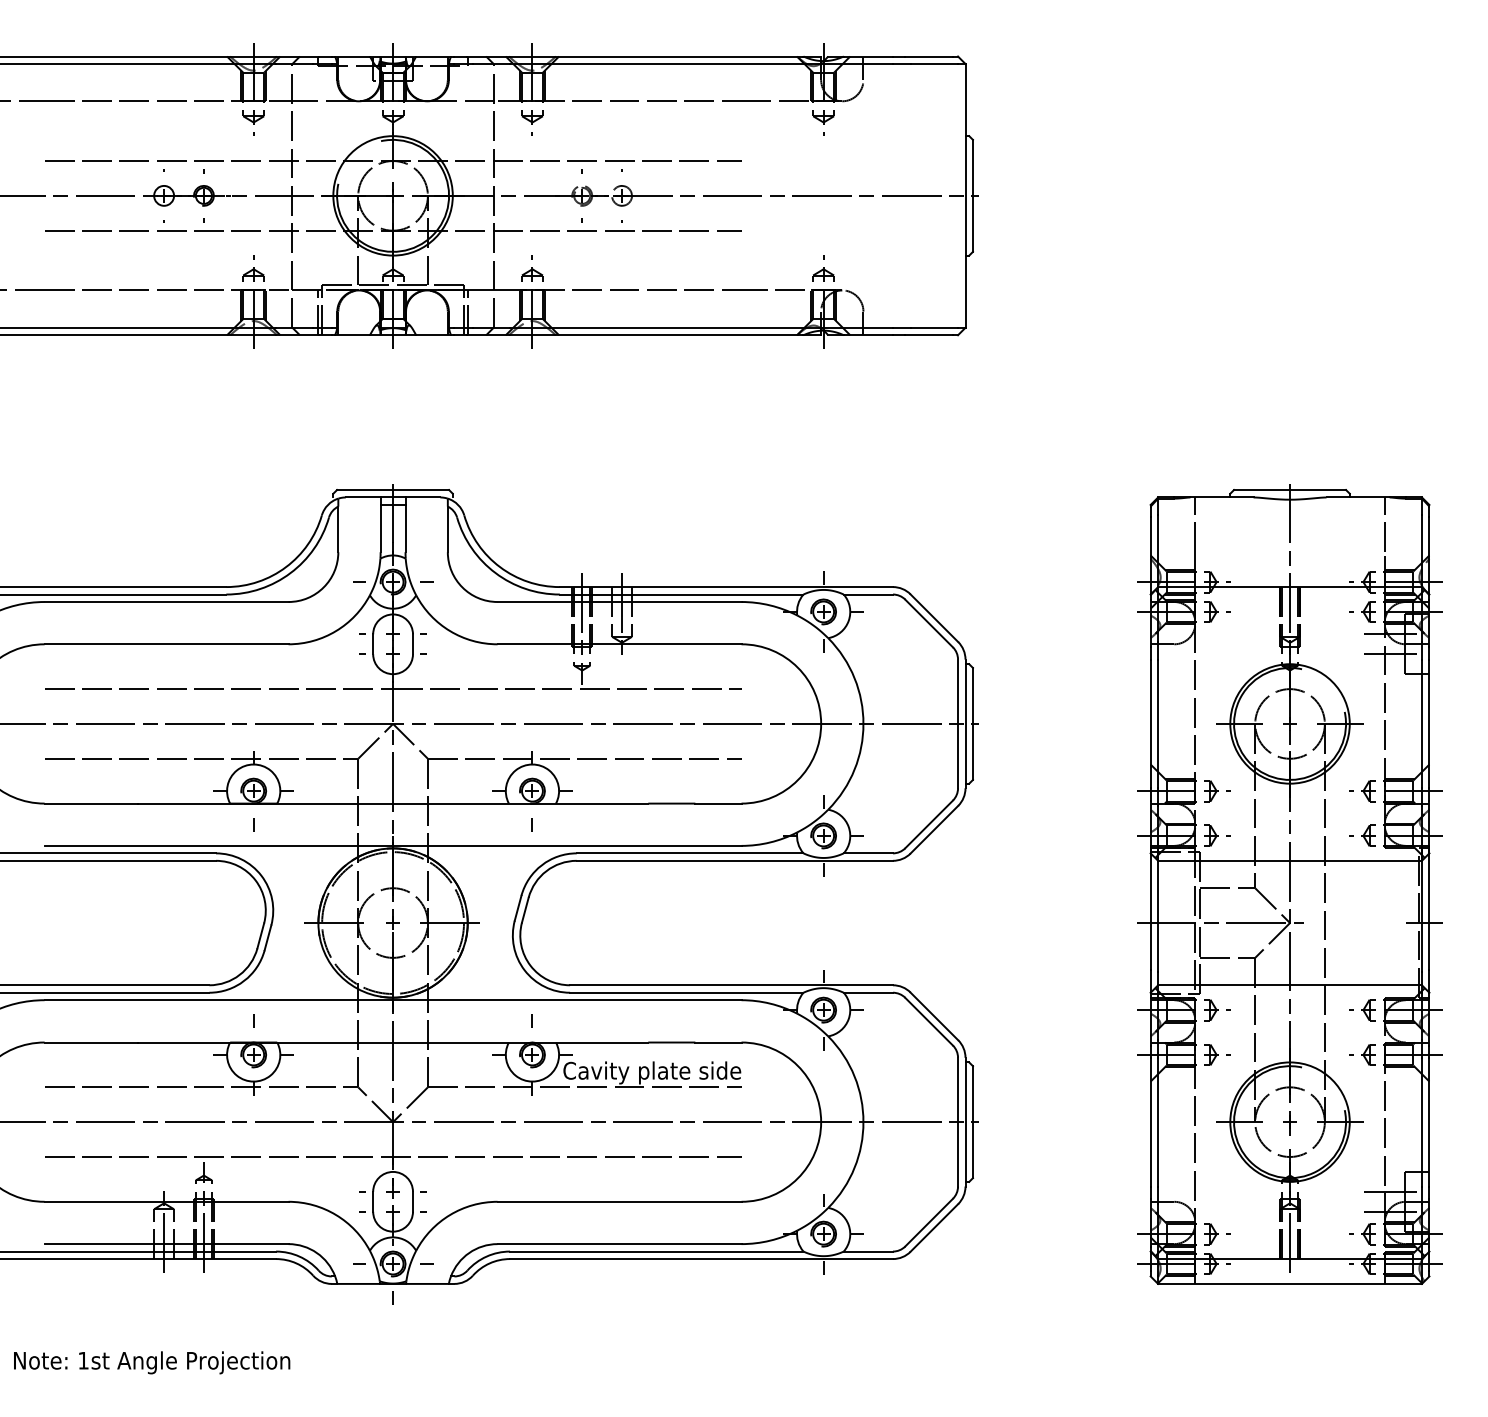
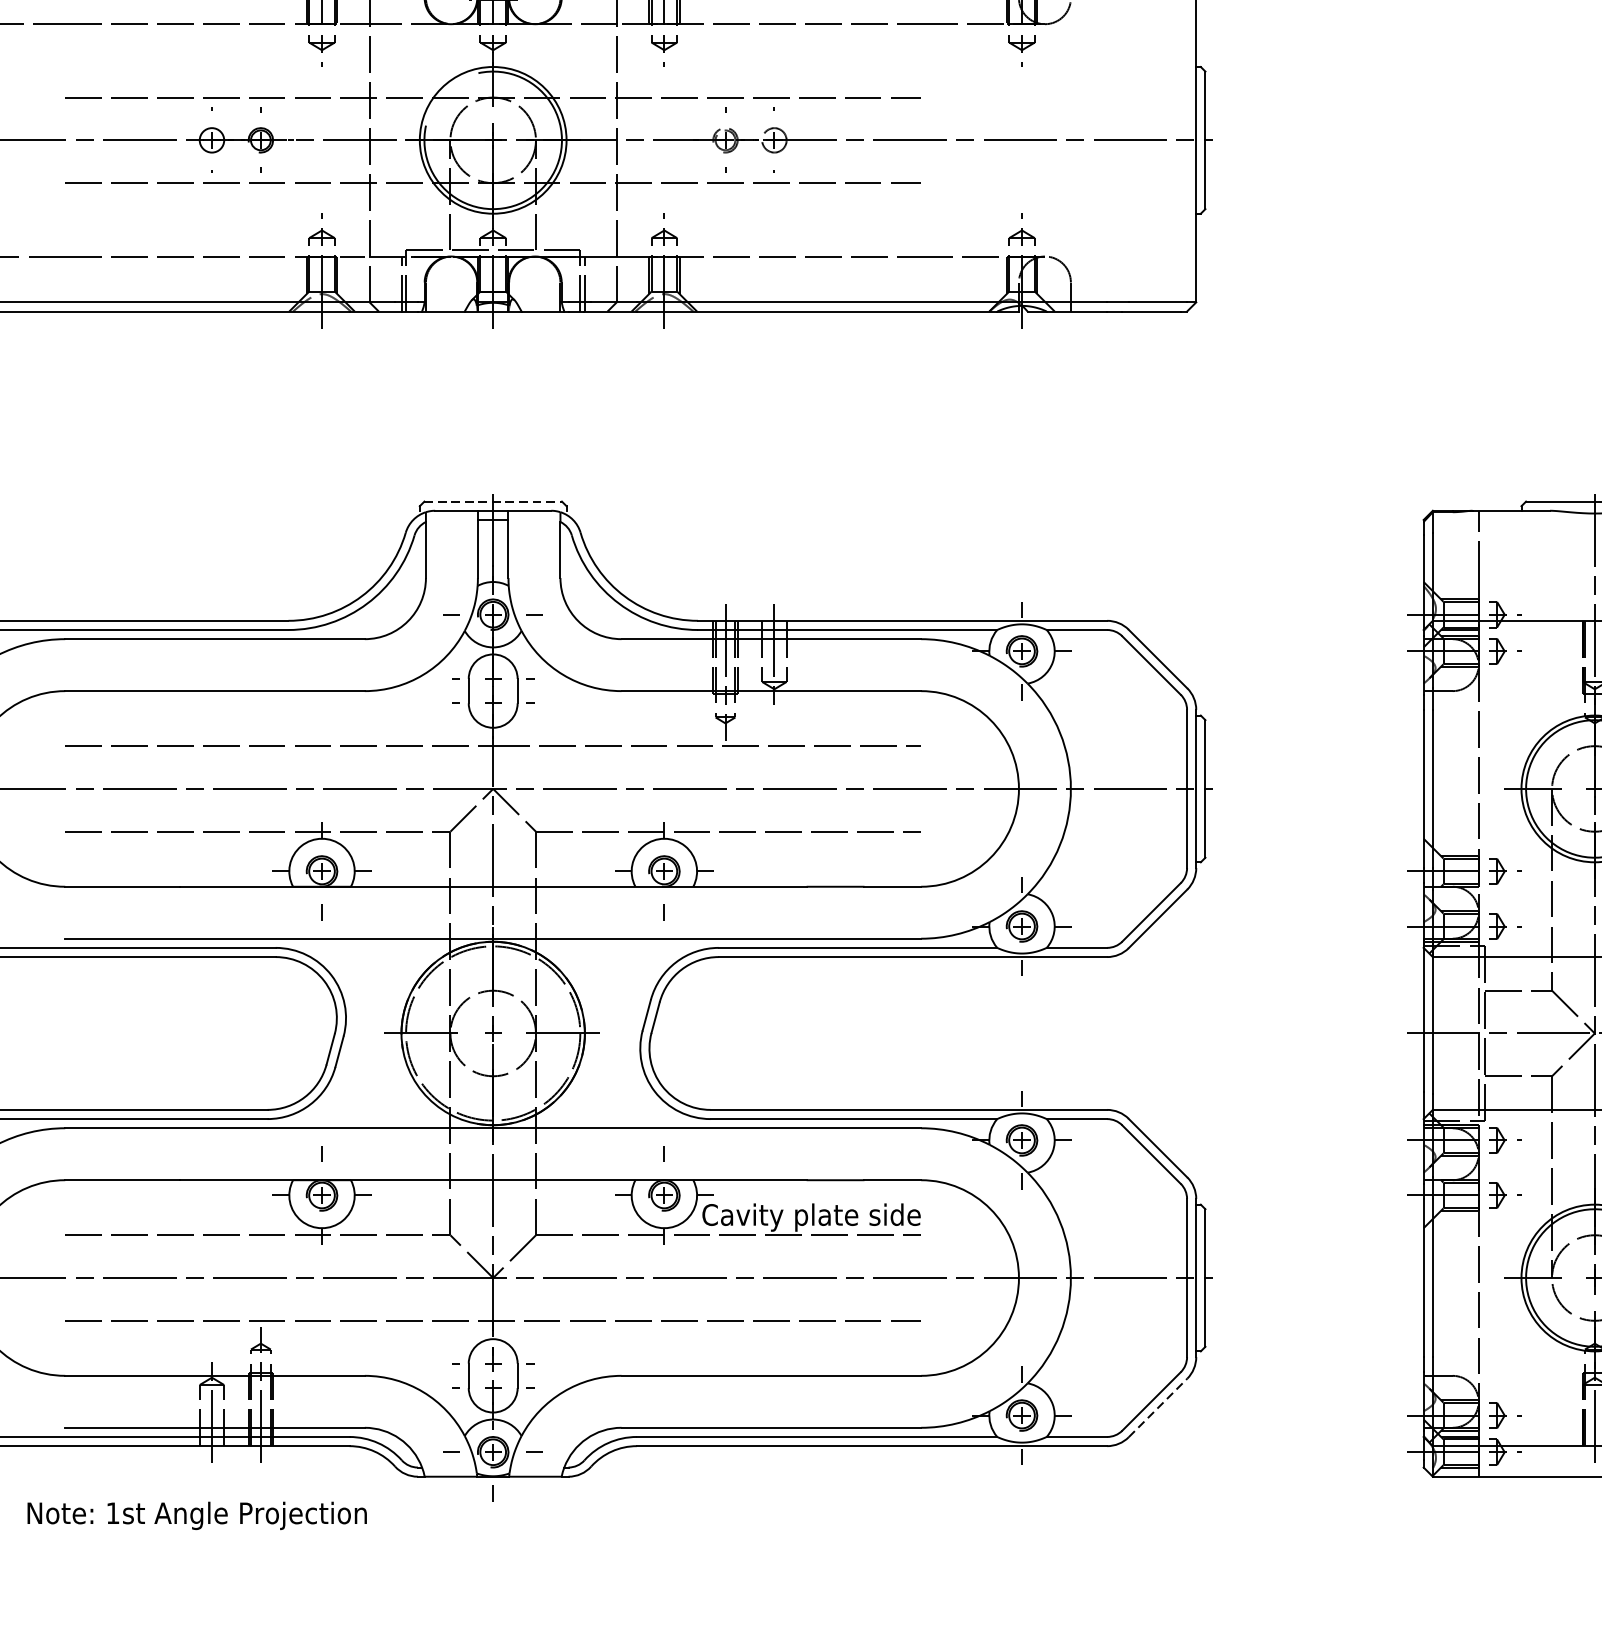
line: (393, 490) -> (493, 502), solid -> dashed
line: (934, 1227) -> (1158, 1407), solid -> dashed
text: (152, 1362) -> (197, 1515), moved

